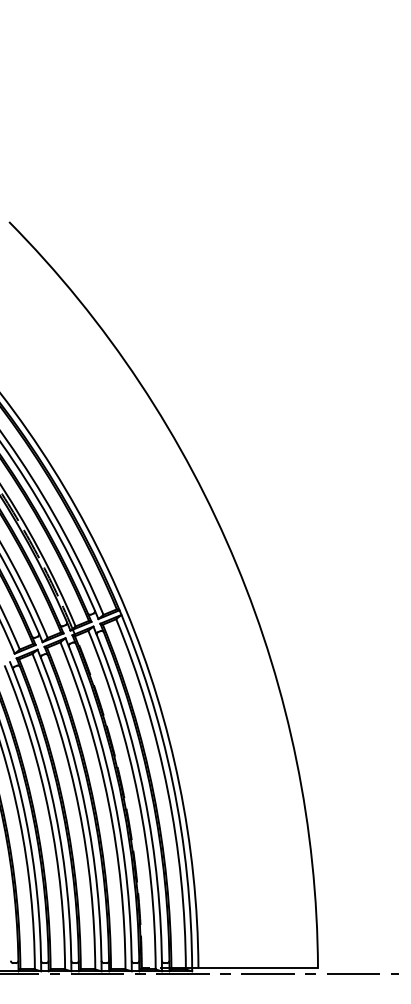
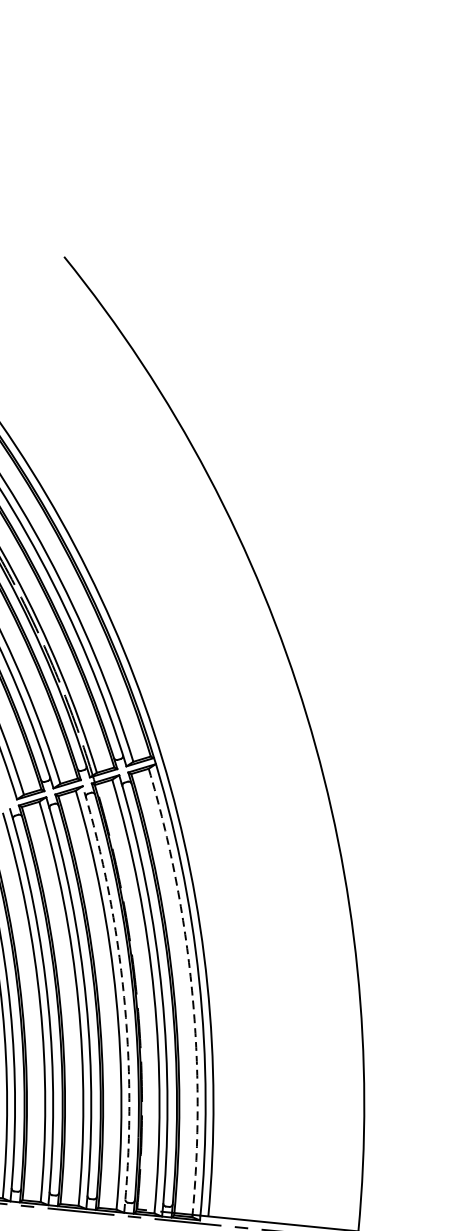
arc: (167, 790) -> (191, 990), solid -> dashed
arc: (114, 801) -> (123, 997), solid -> dashed

